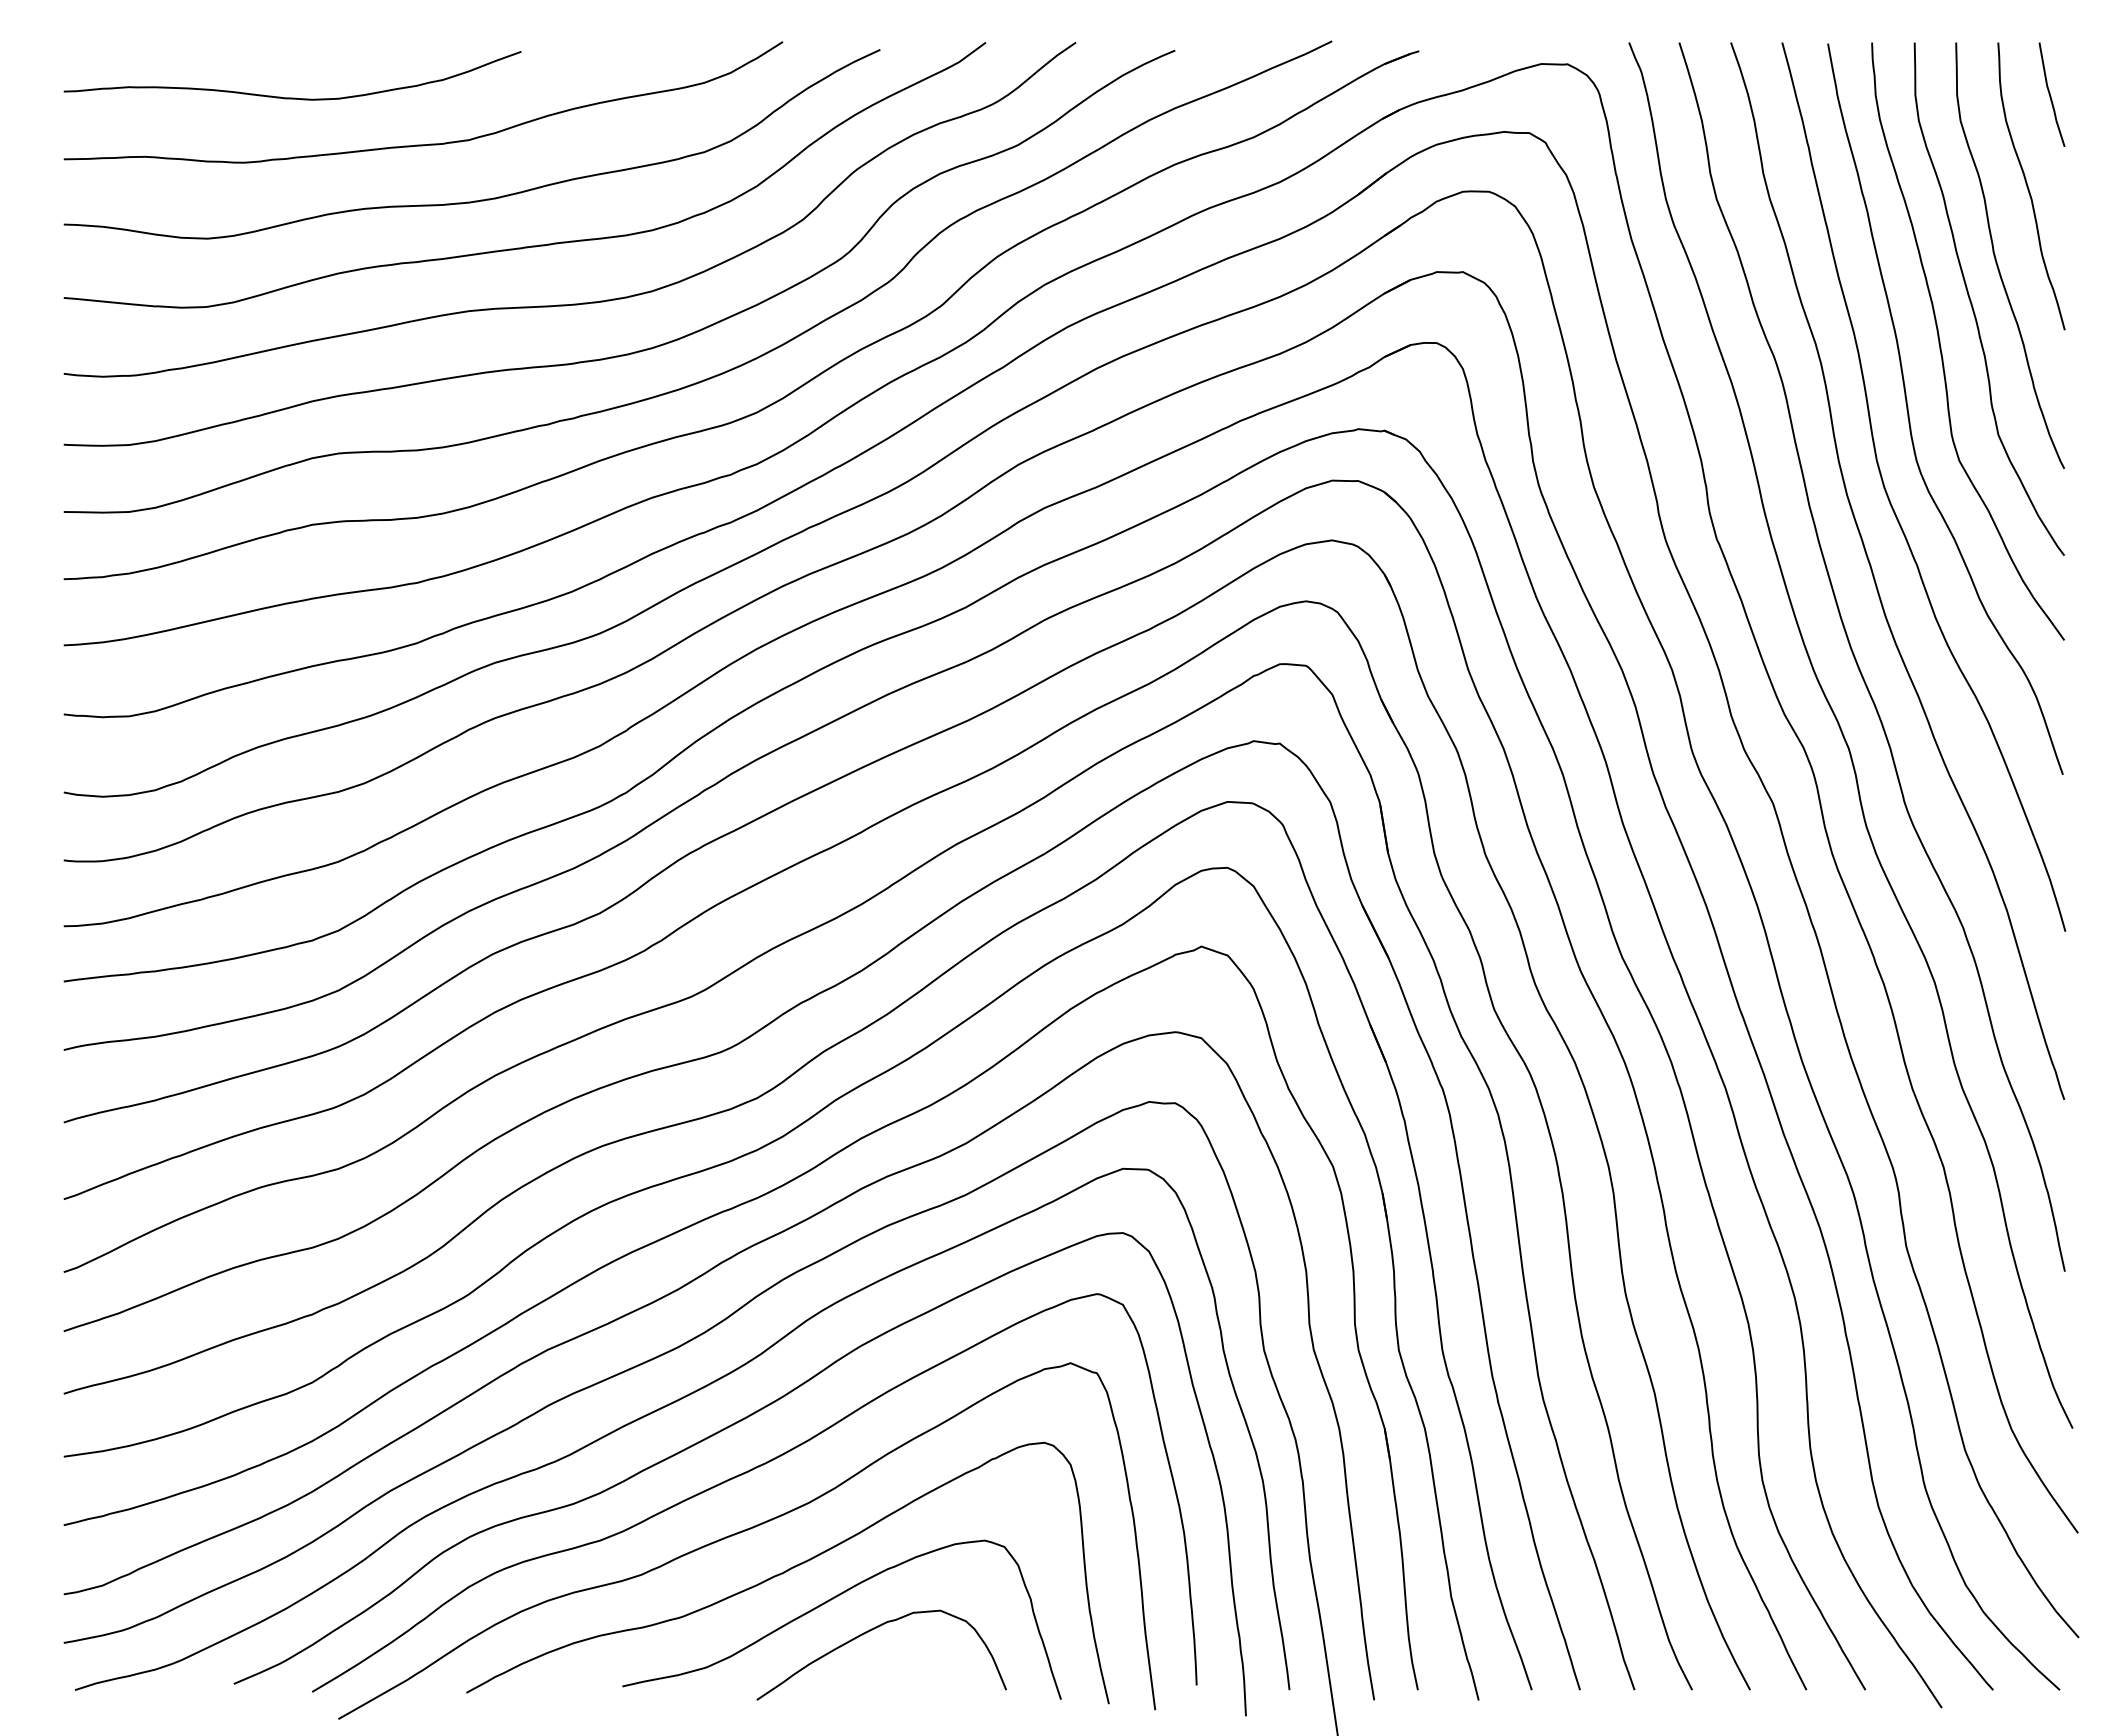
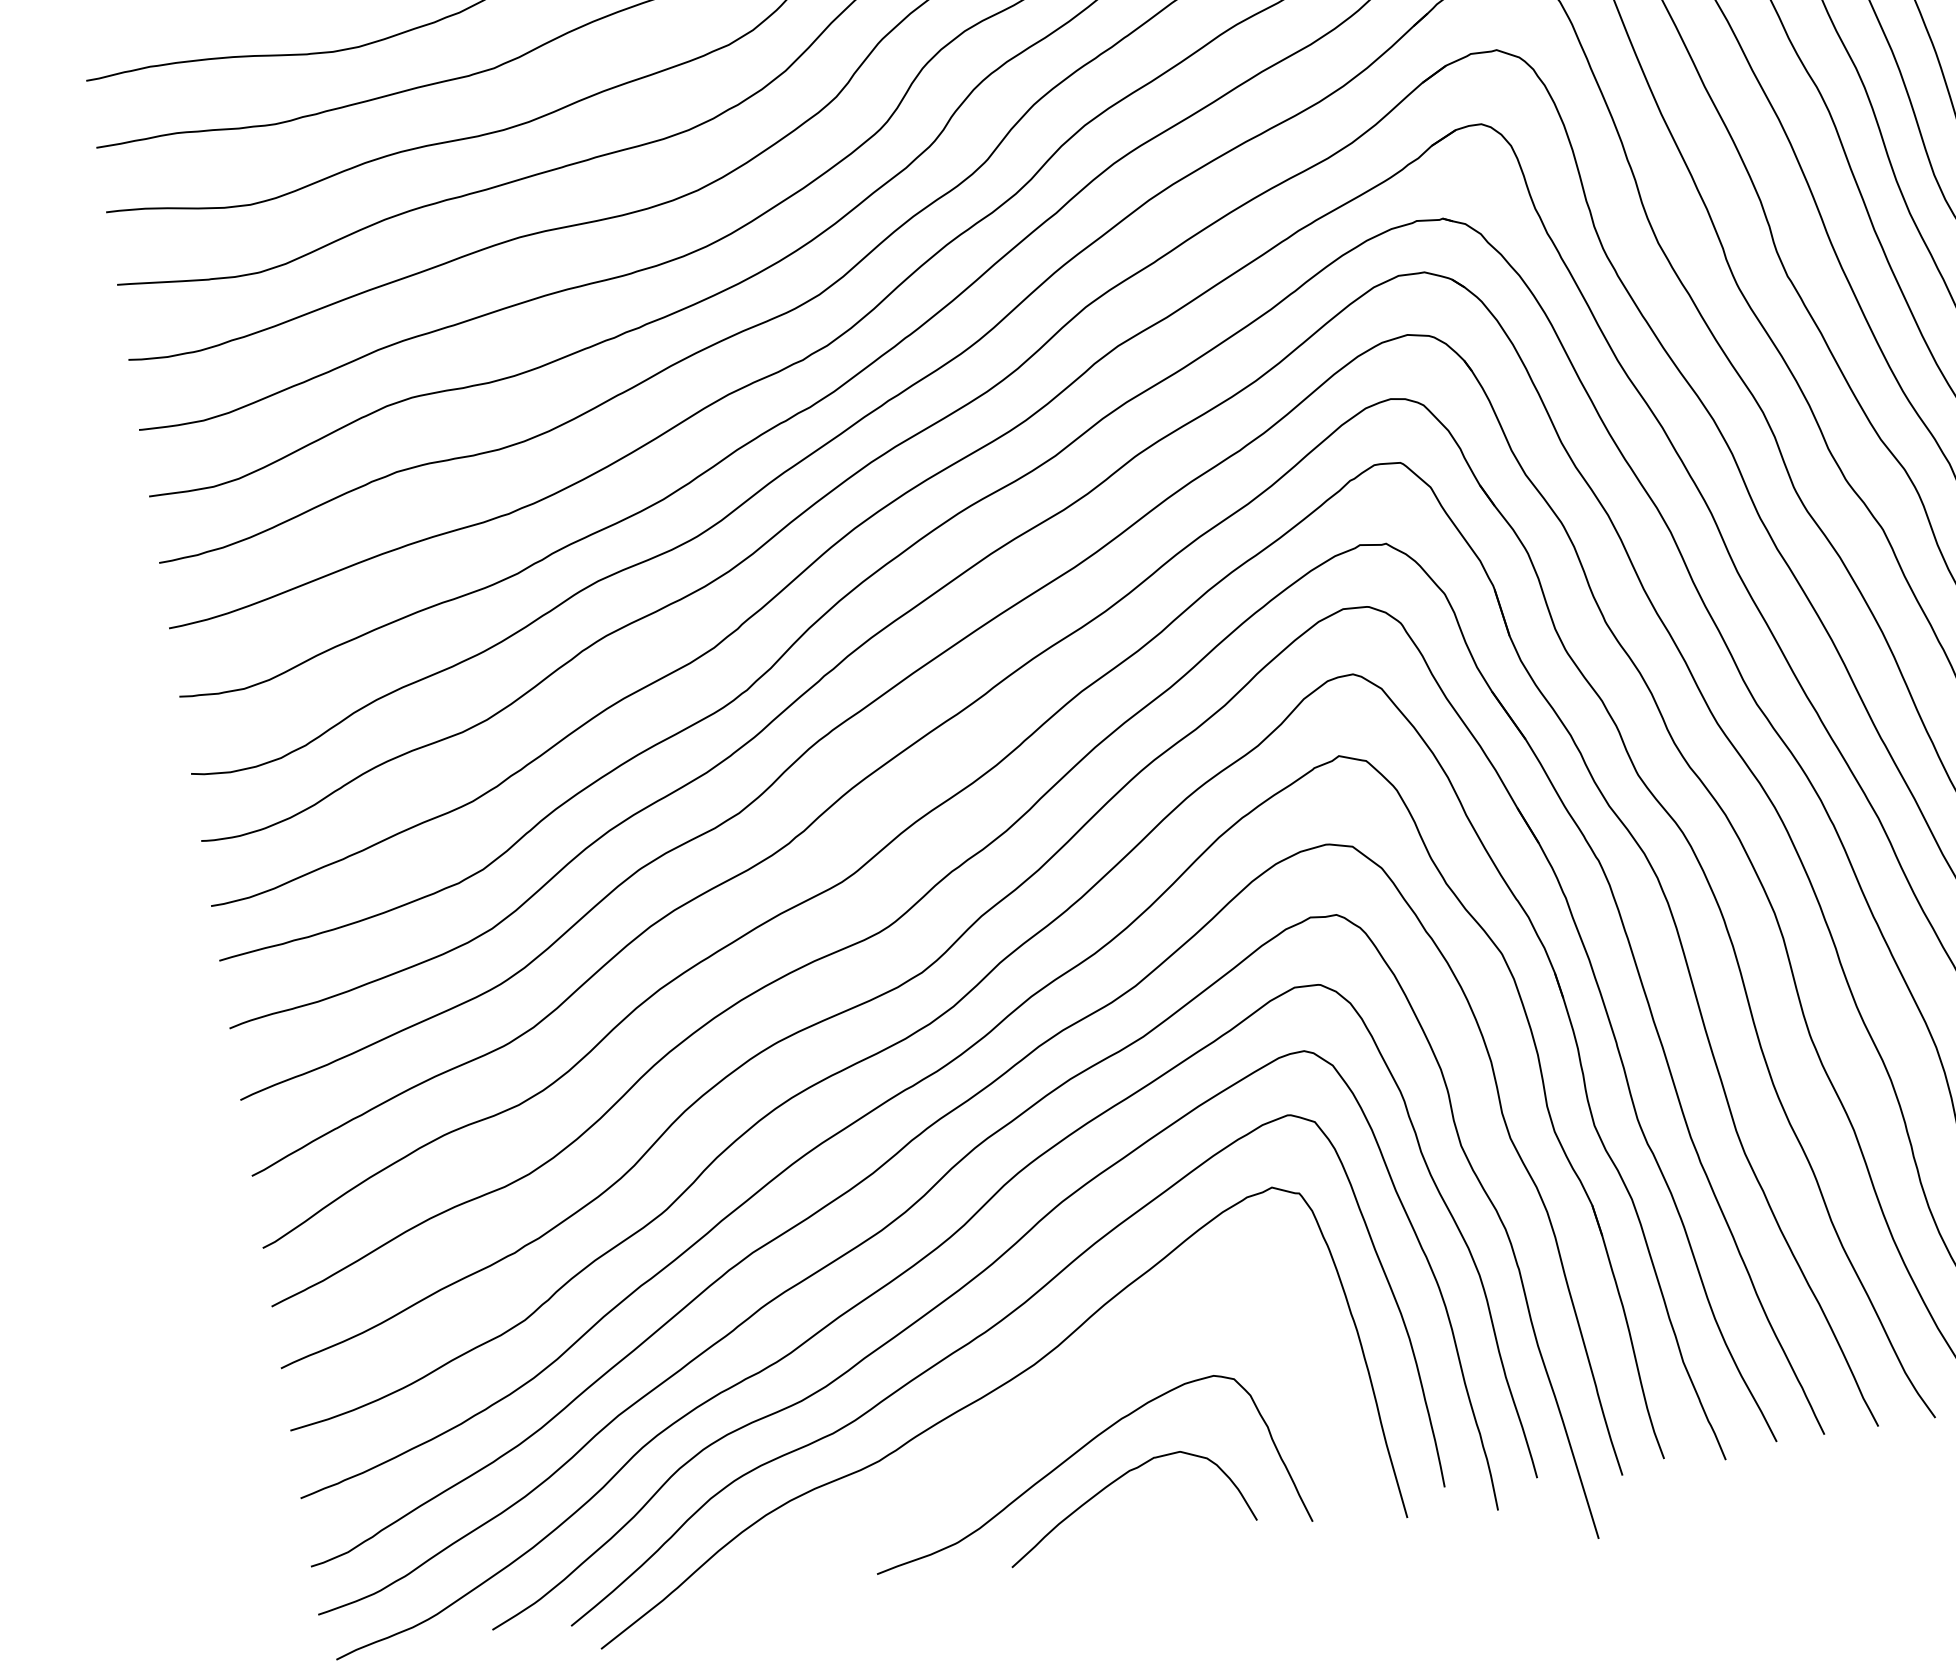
curve: (787, 1571) -> (1023, 1435), removed

